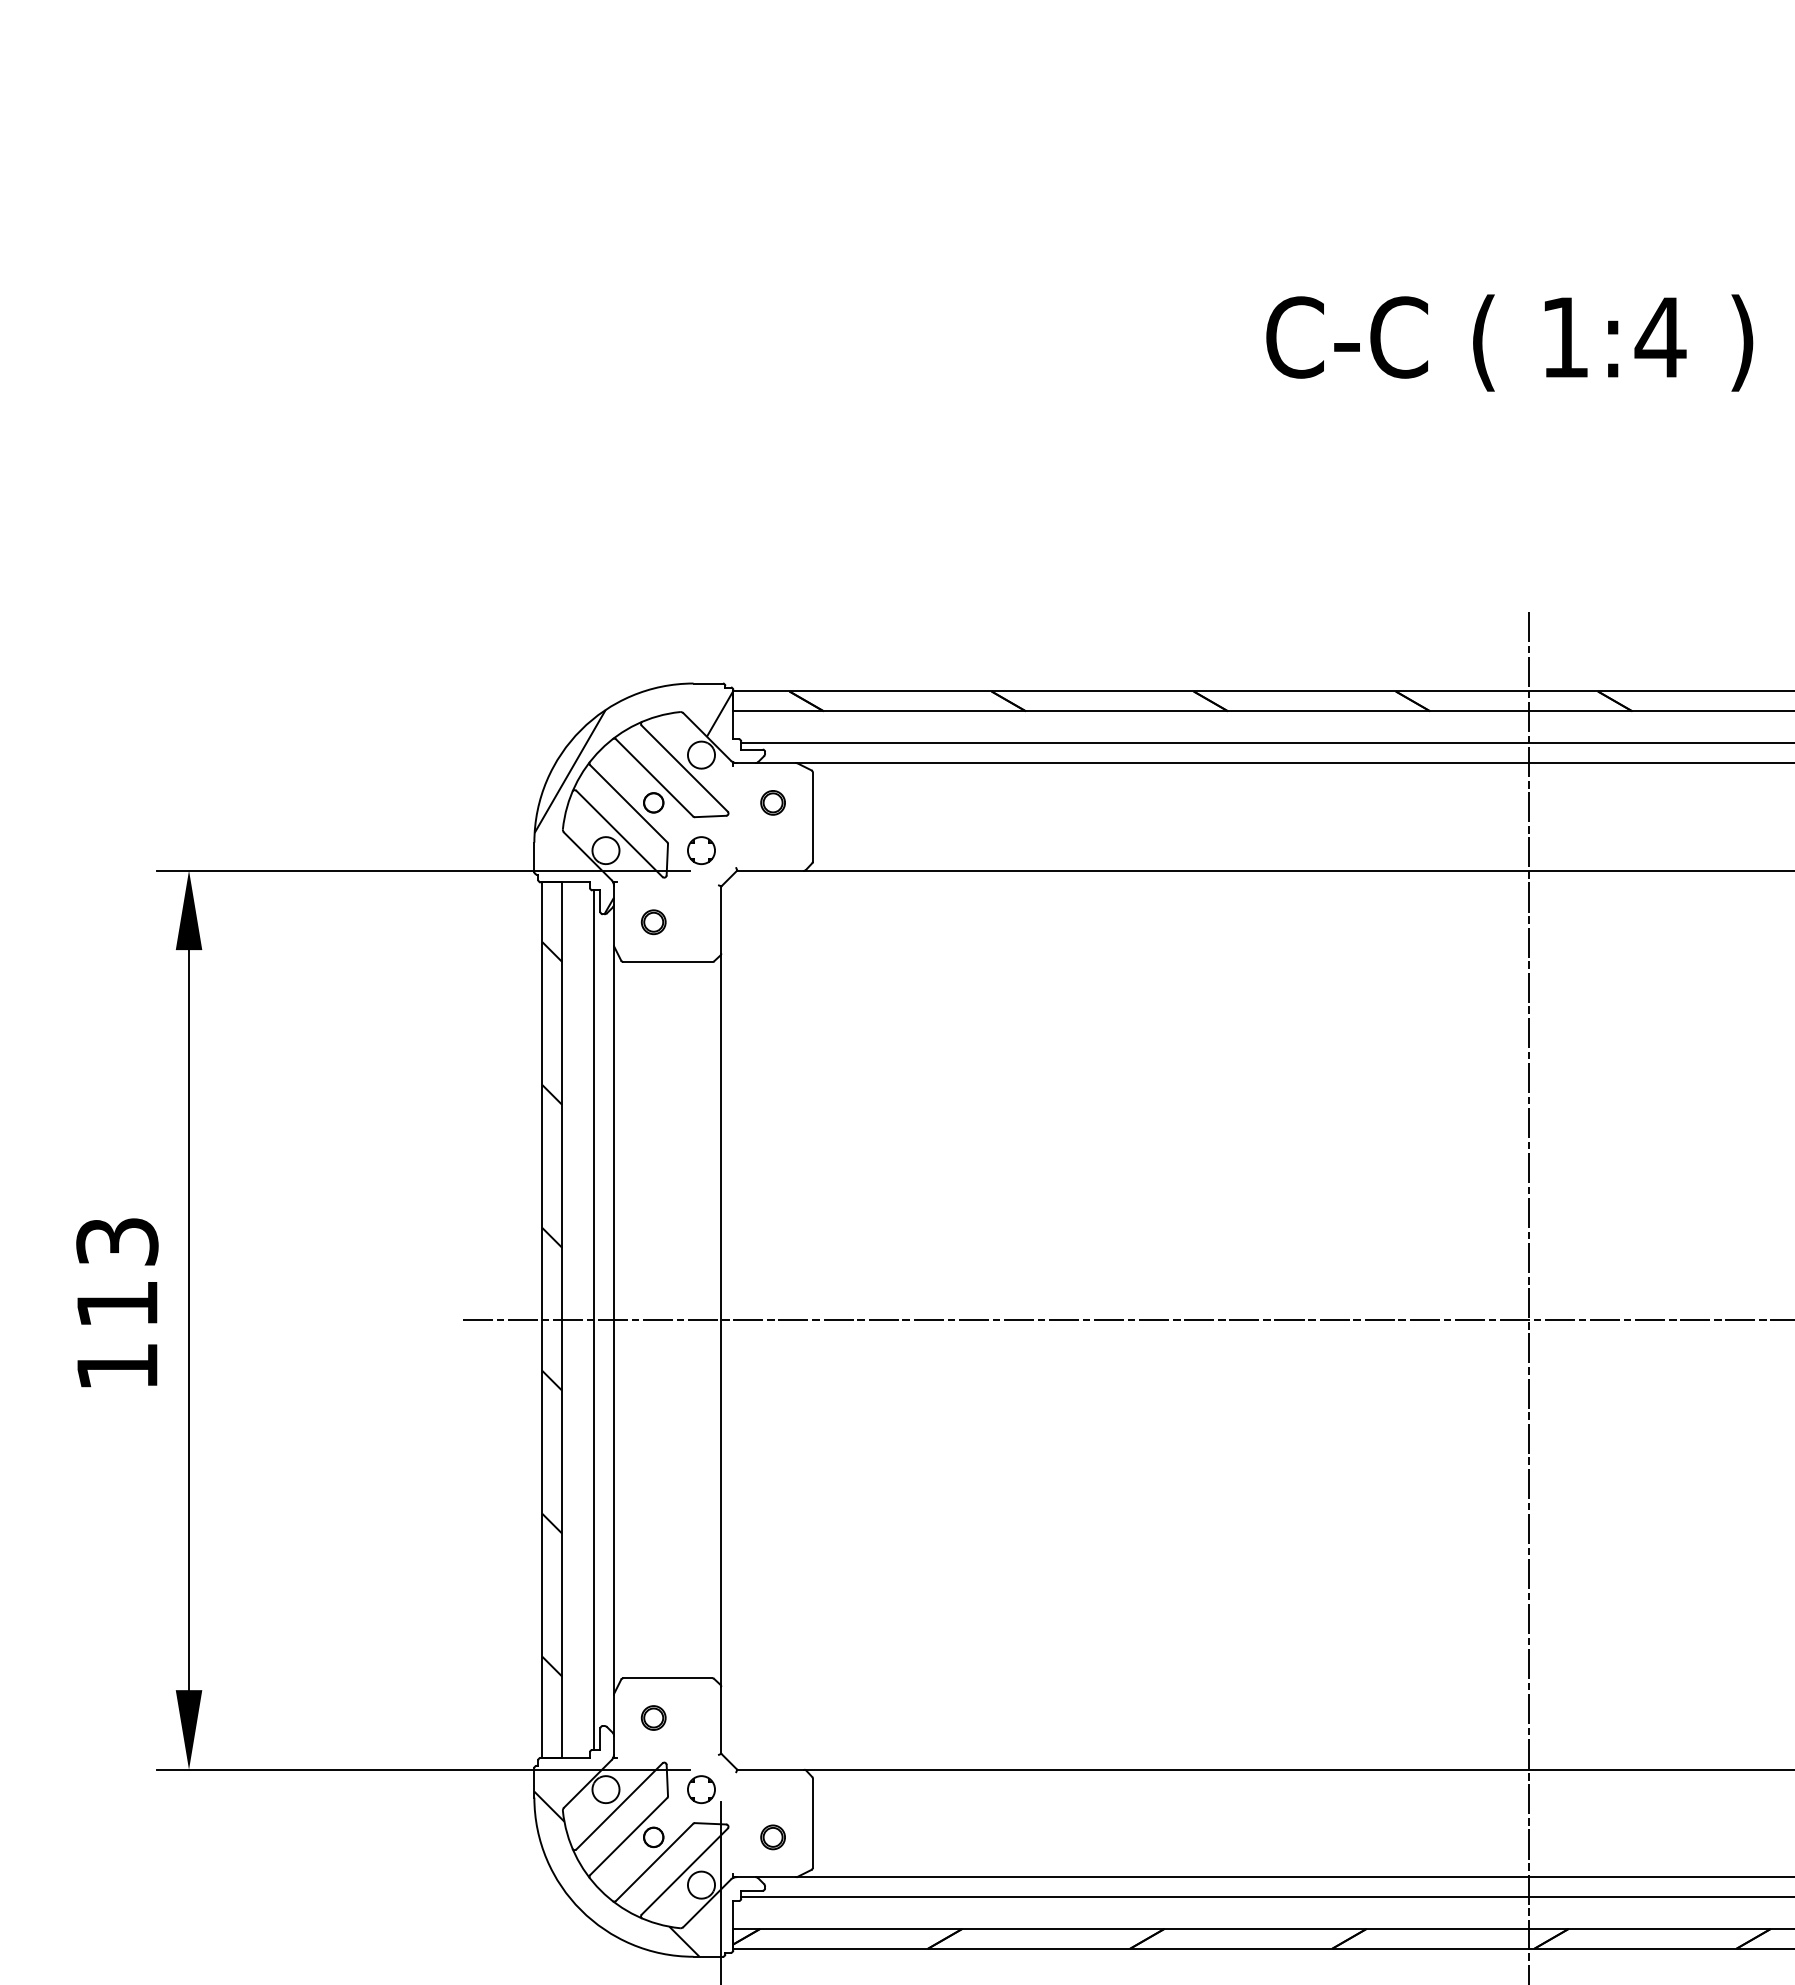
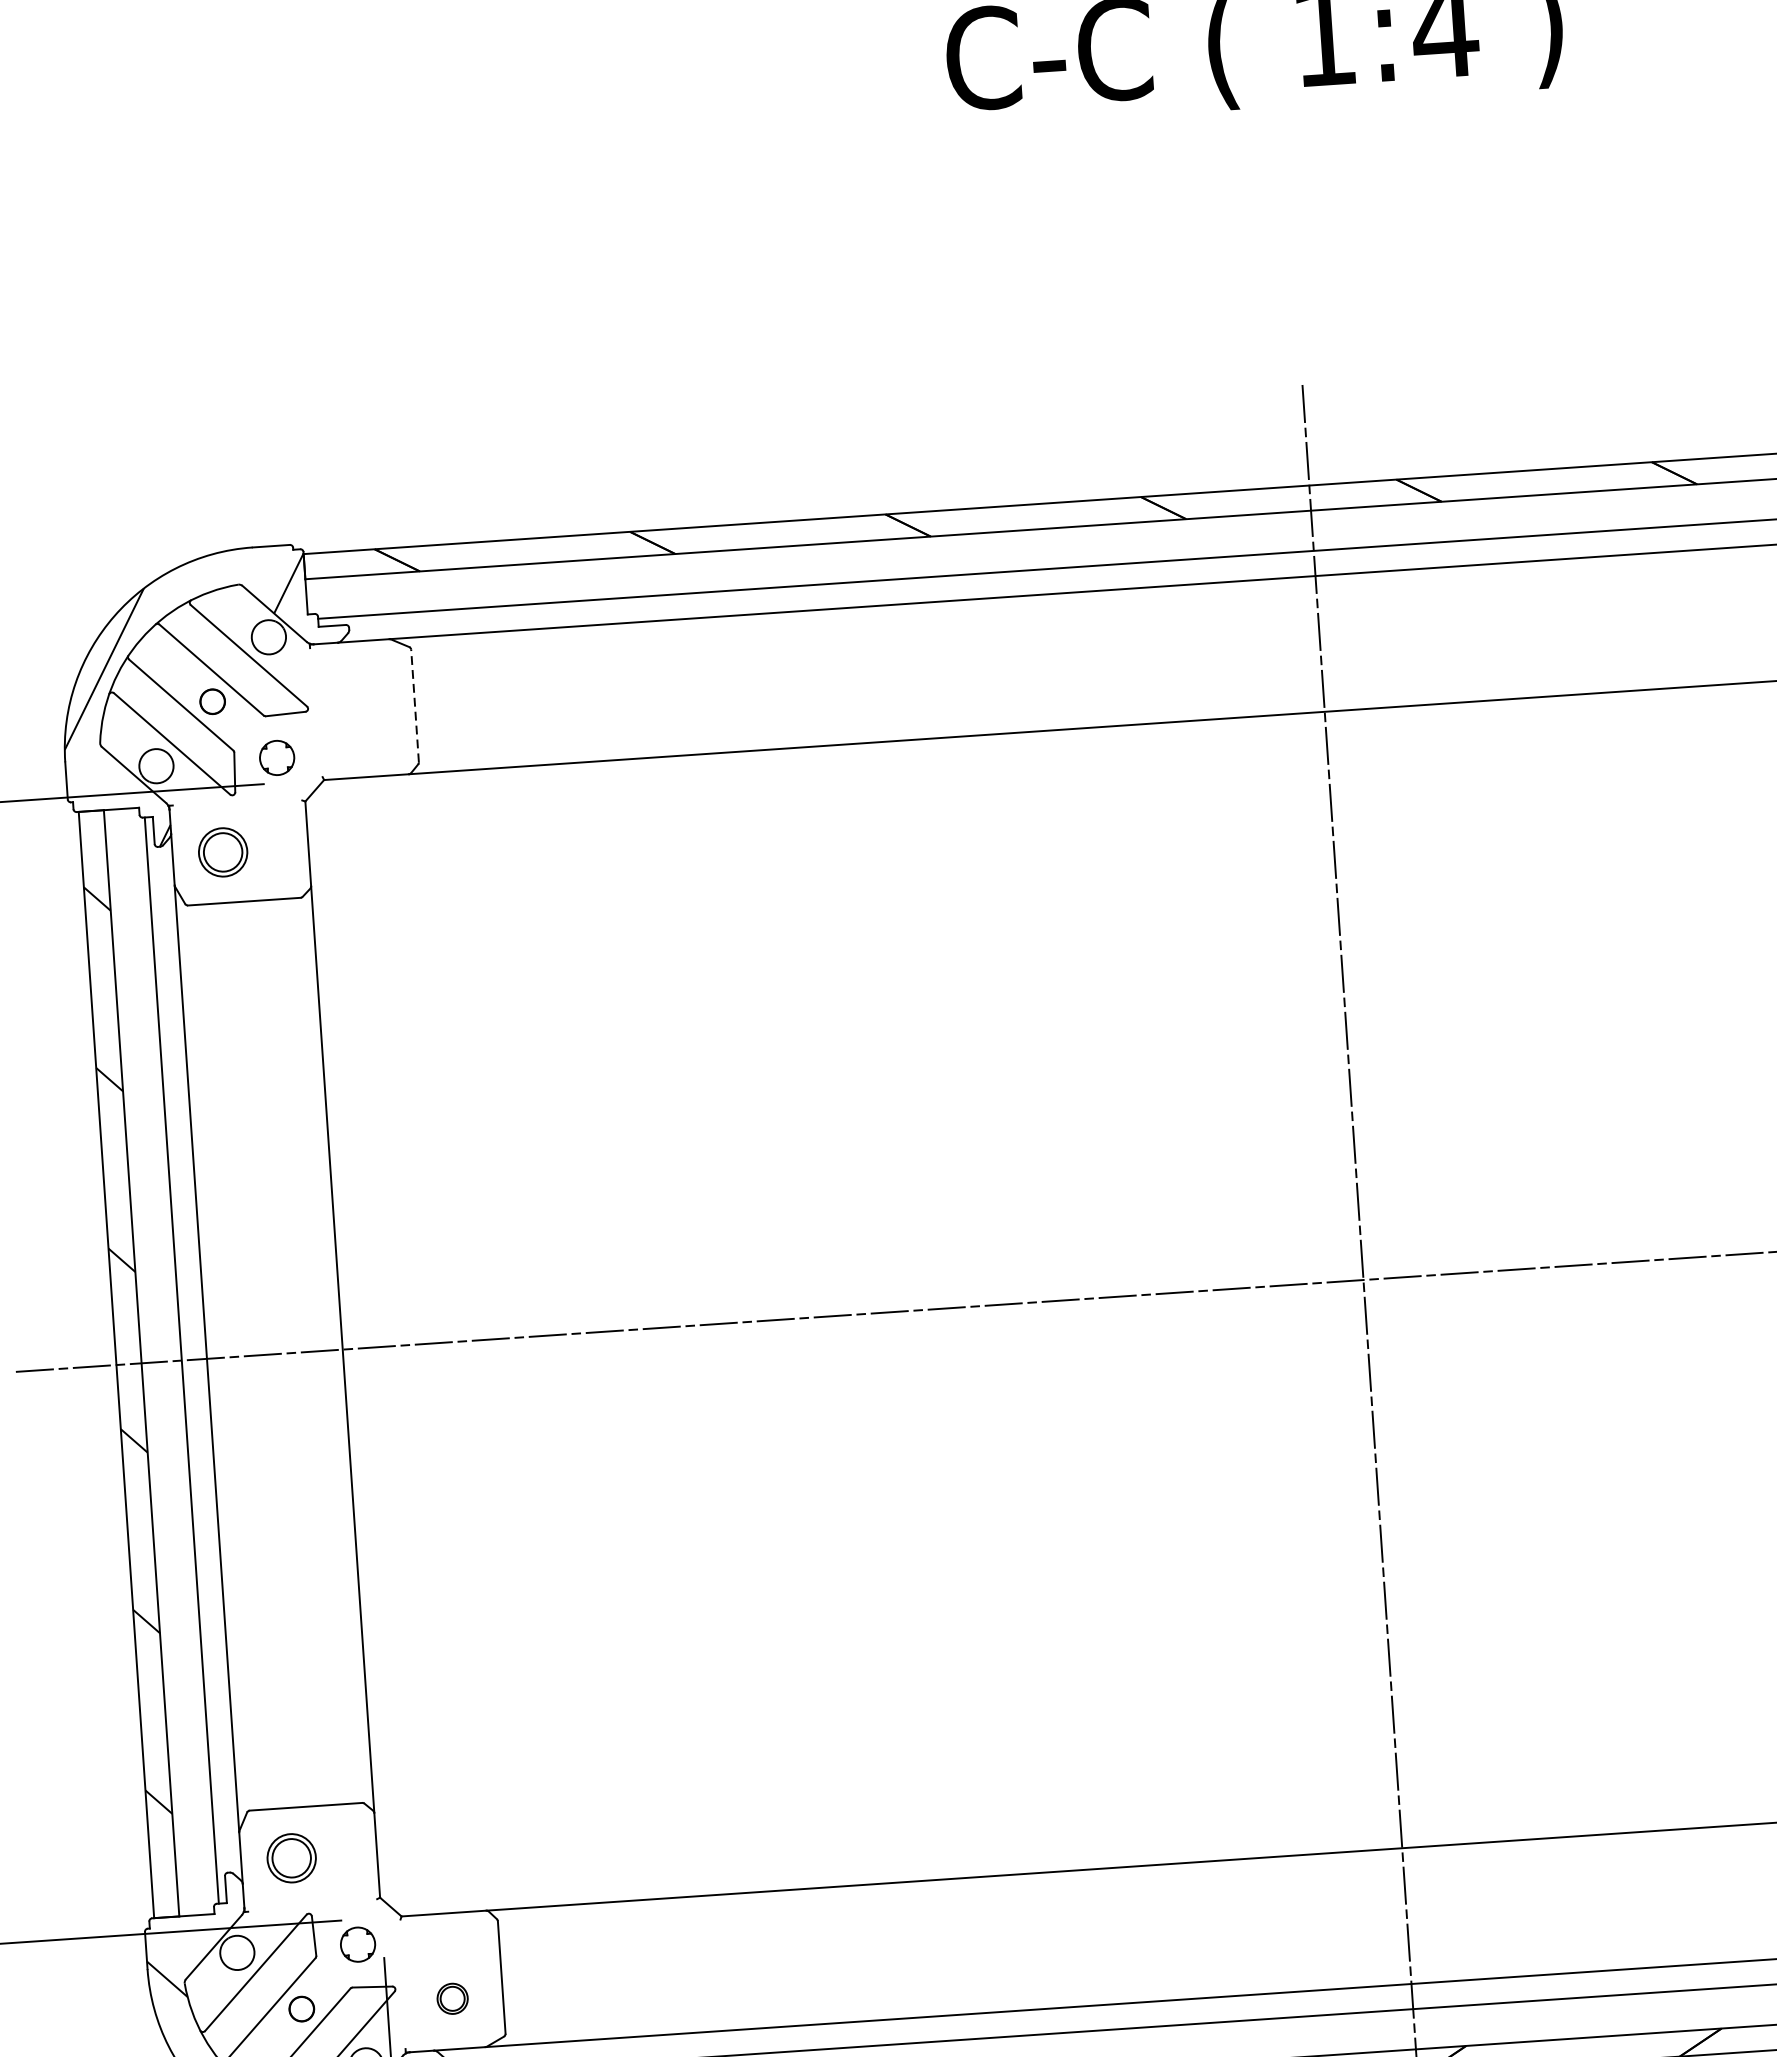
part: (772, 802) -> (362, 691), removed
line: (812, 817) -> (414, 706), solid -> dashed
part: (653, 922) -> (222, 852), size x1.6
part: (653, 1717) -> (291, 1857), size x1.6

